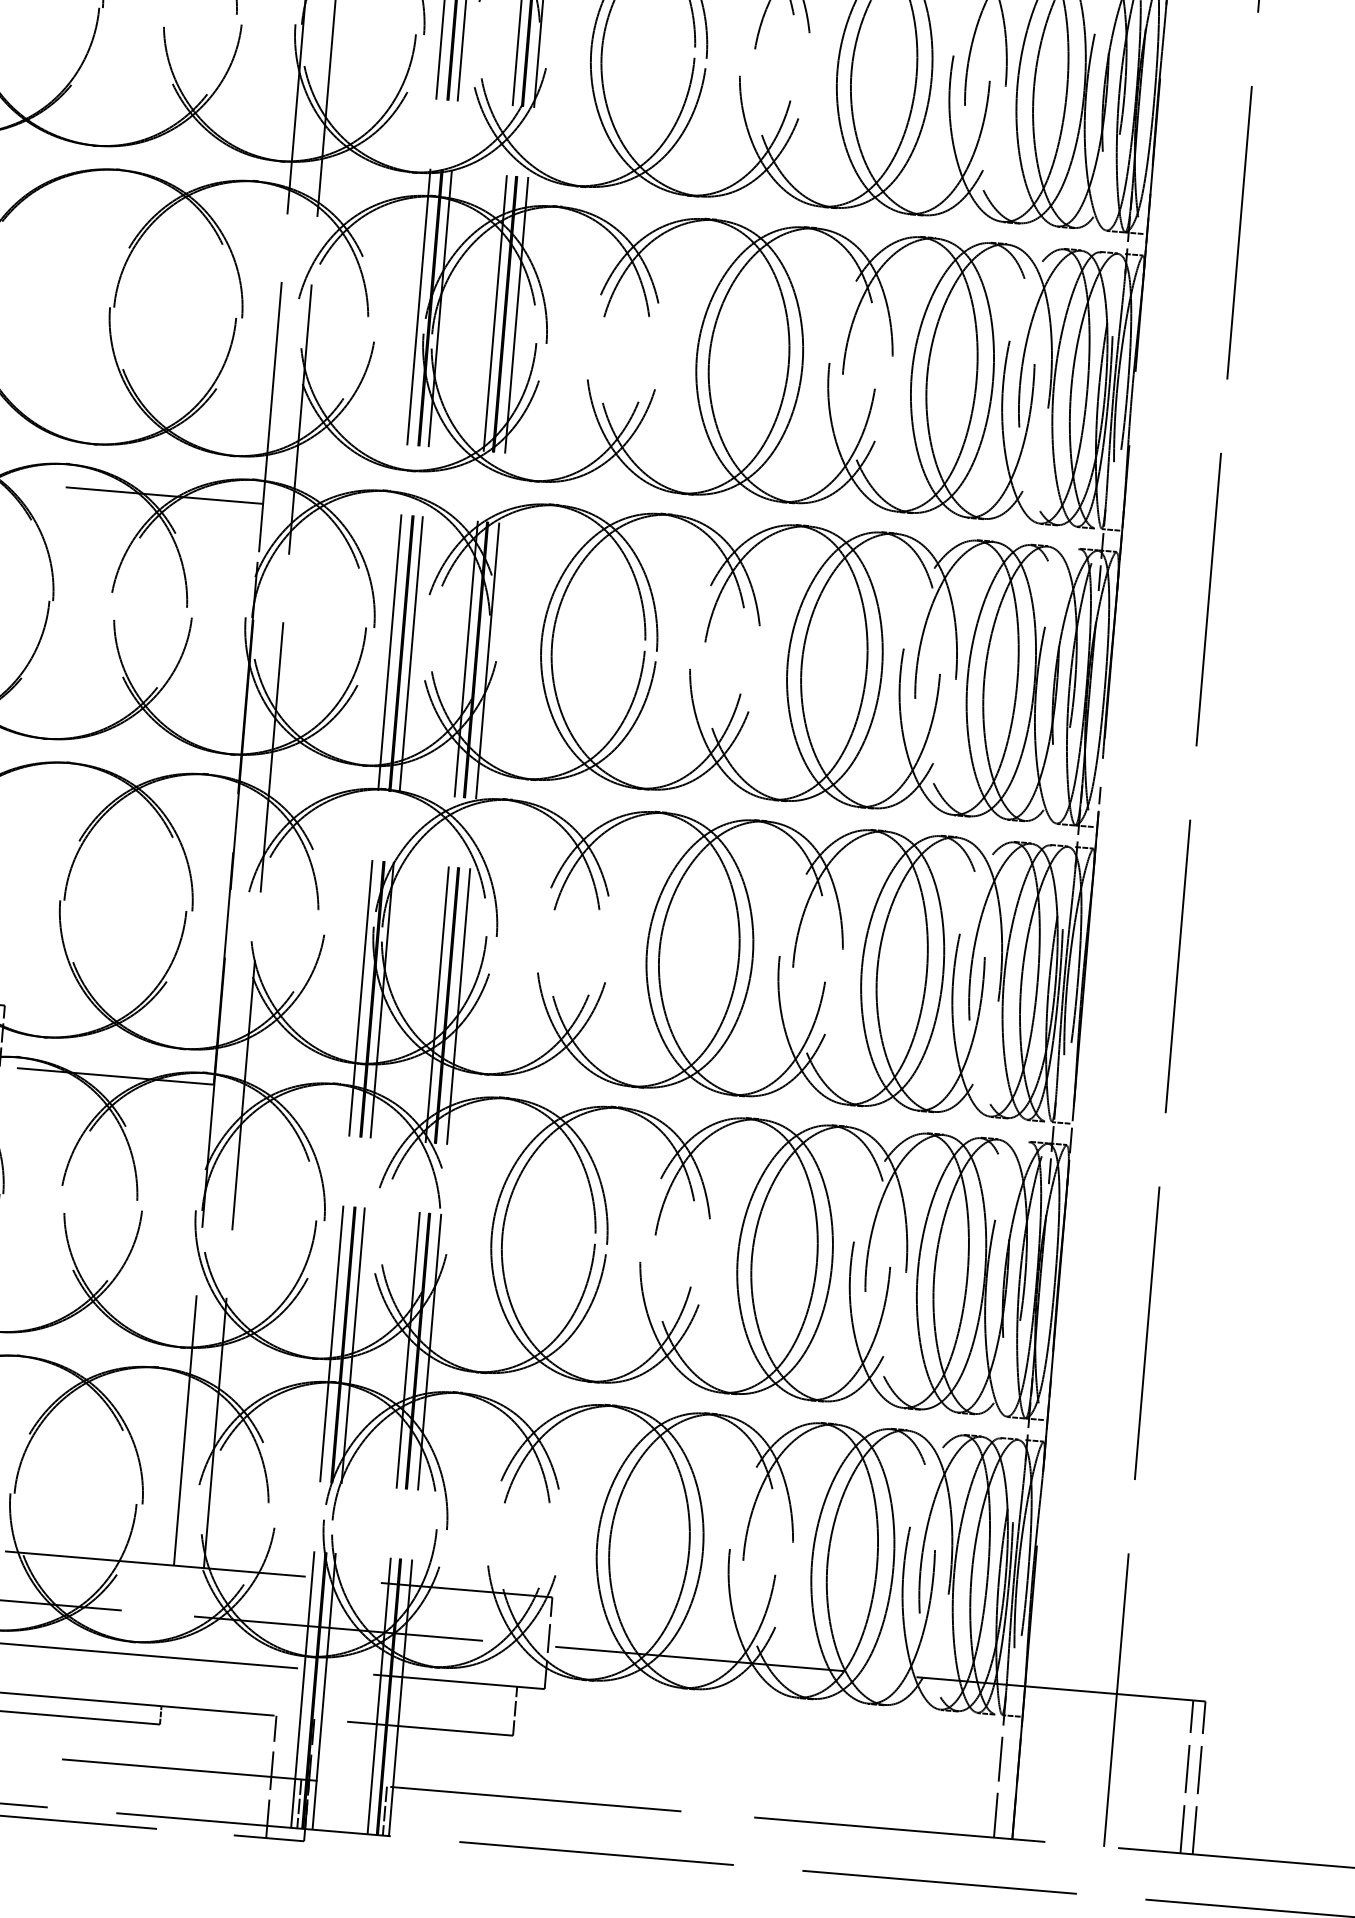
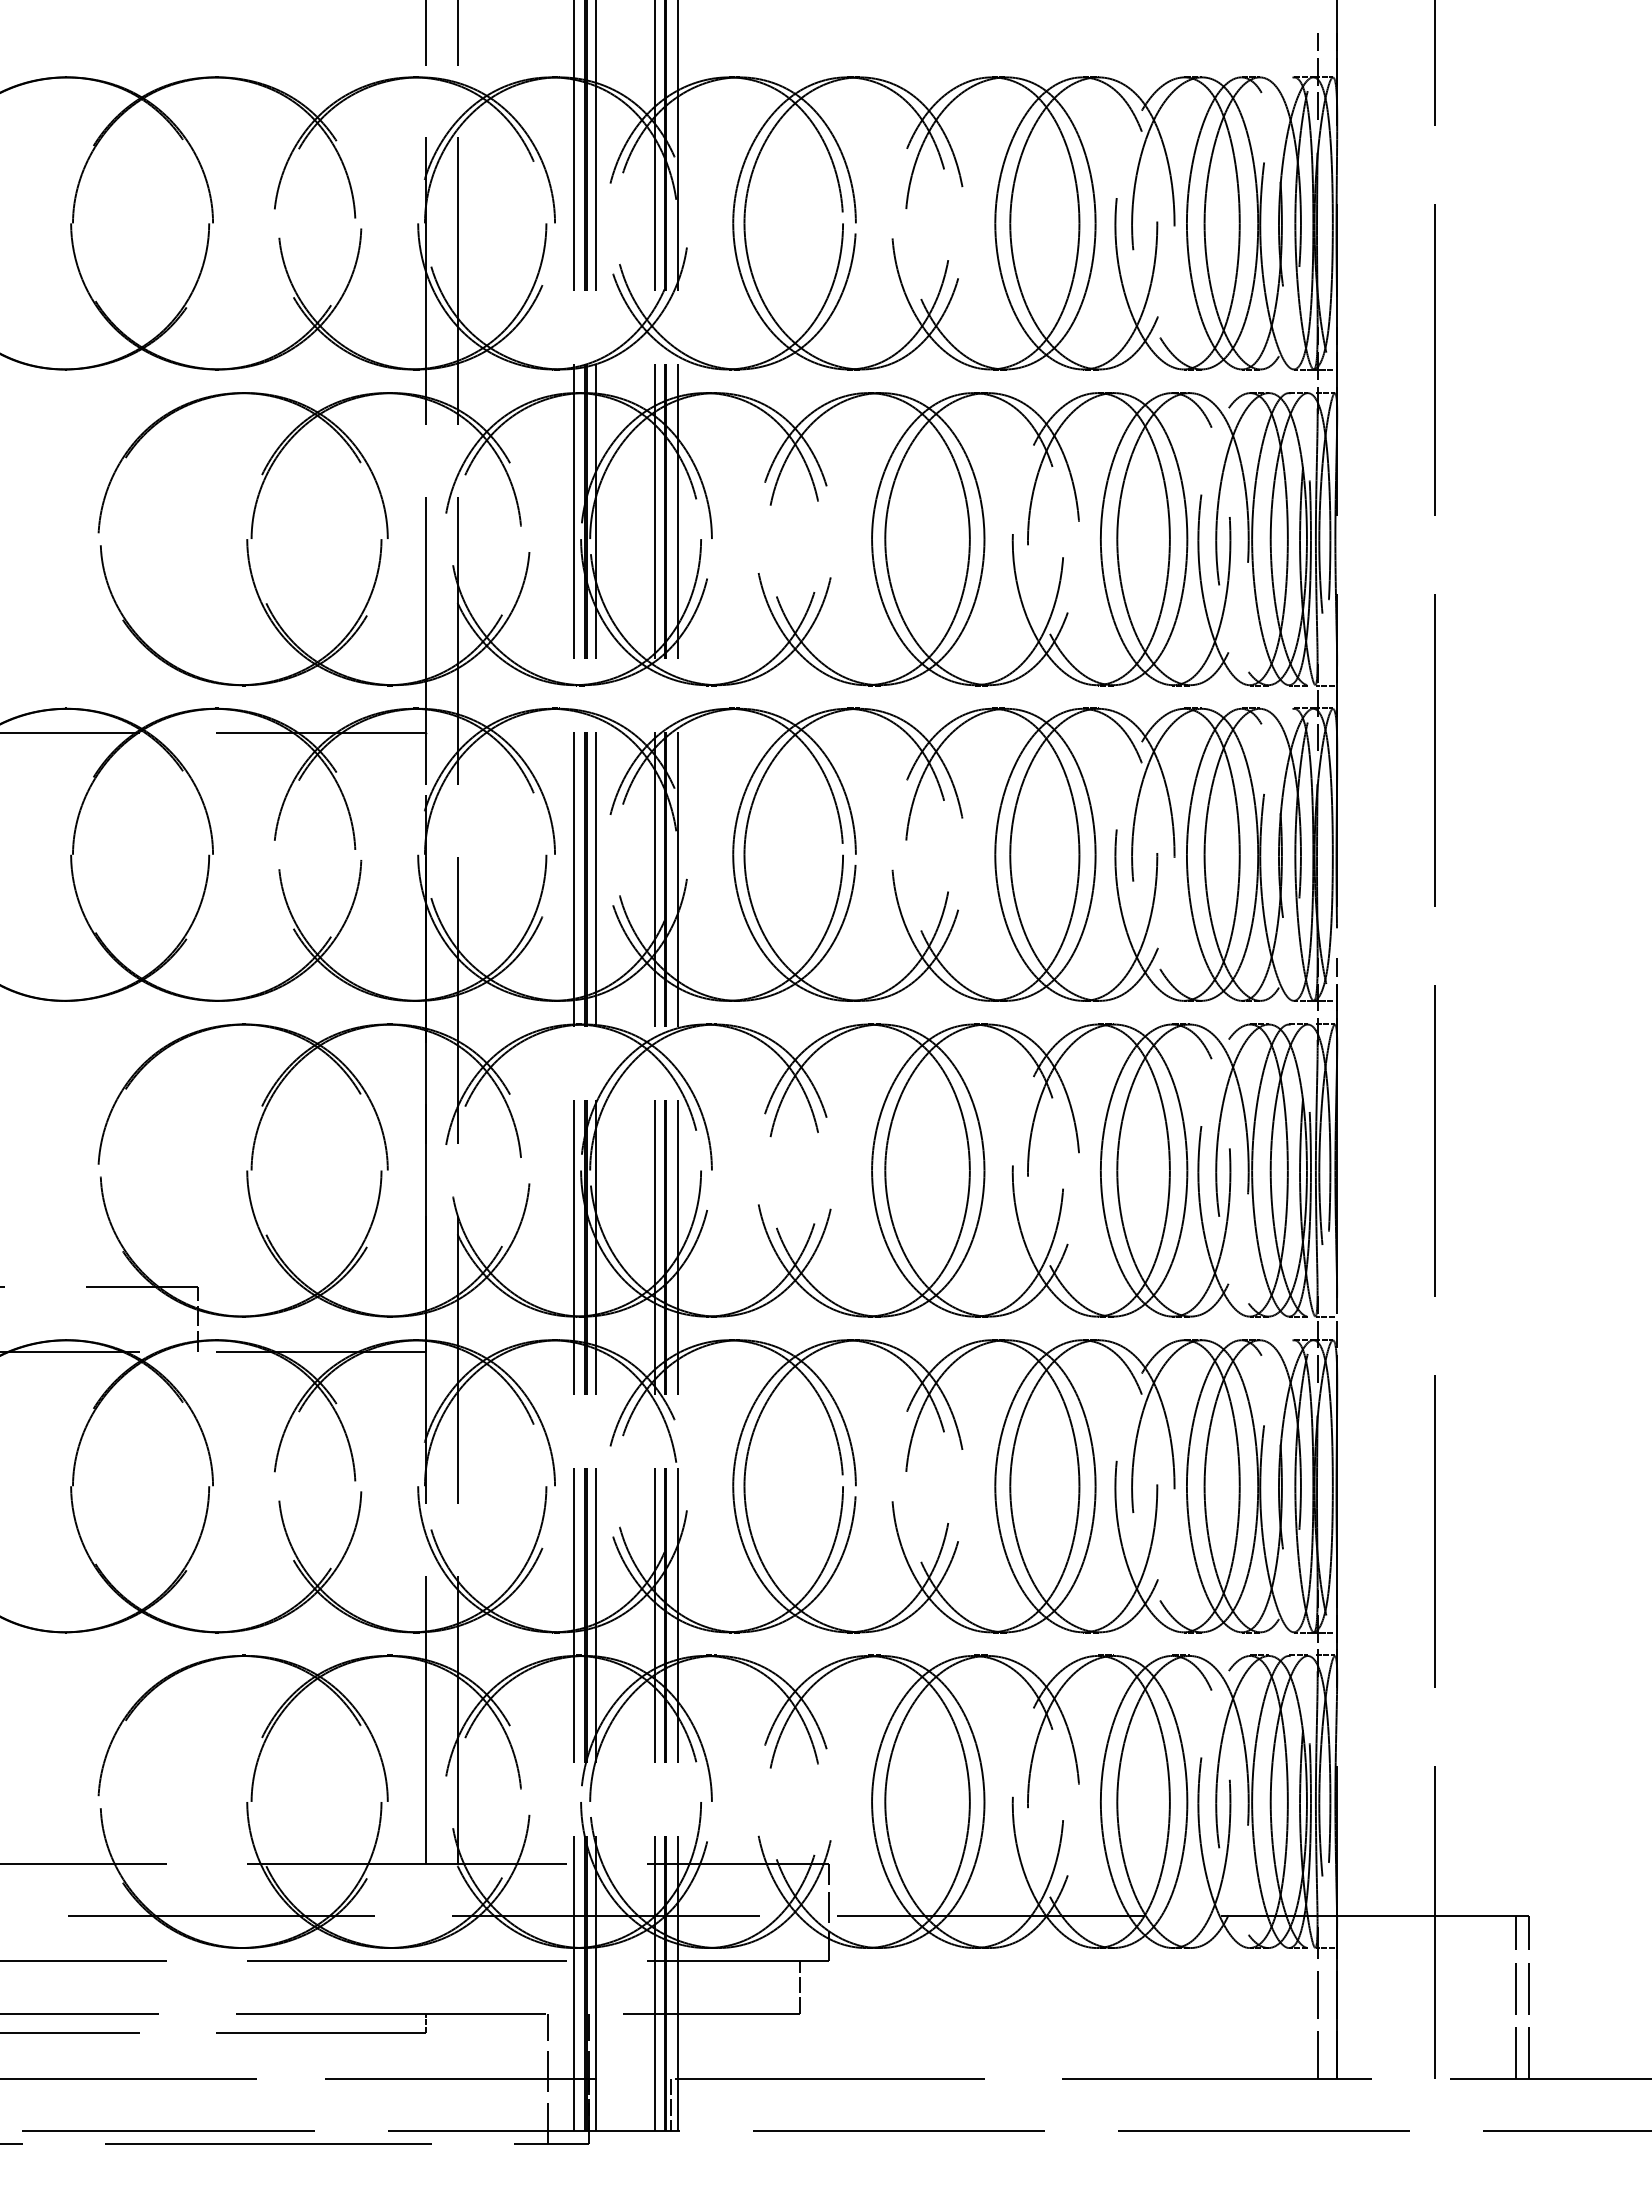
line: (299, 1803) -> (580, 2104), removed

